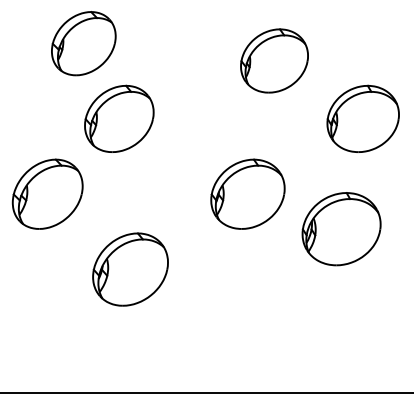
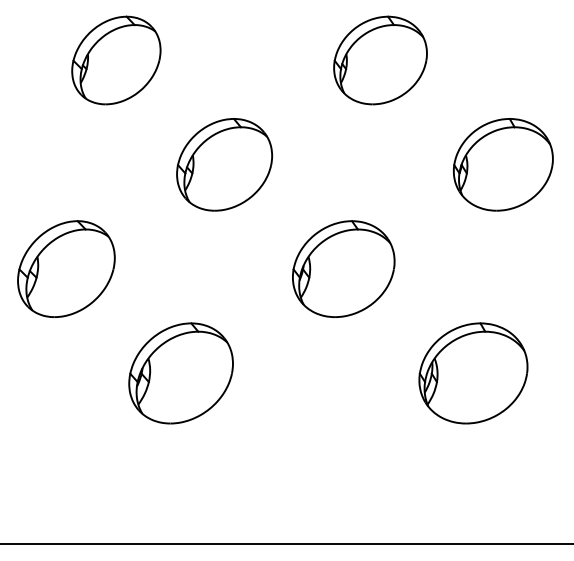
part: (274, 60) -> (380, 60), moved
part: (119, 118) -> (224, 164), moved
part: (341, 229) -> (473, 373), moved

